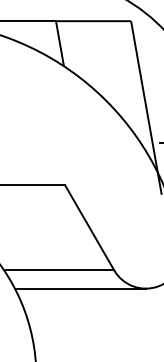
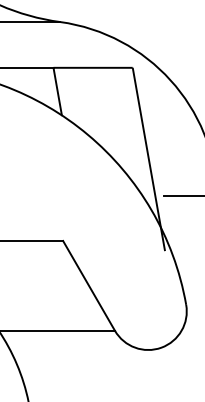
line: (80, 289) -> (79, 350), removed

